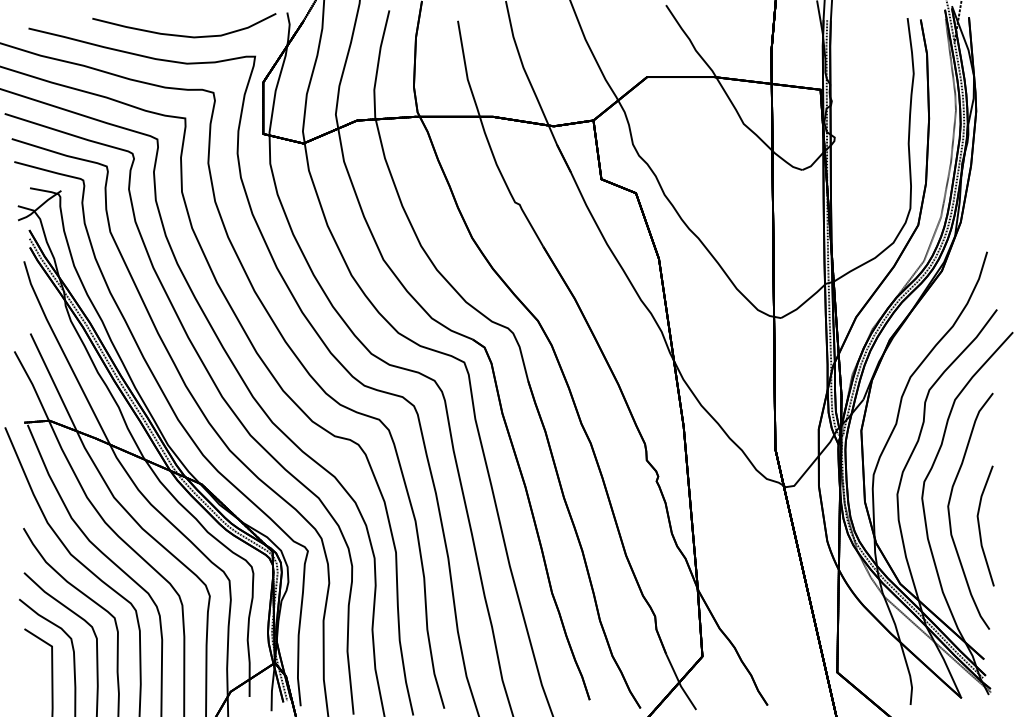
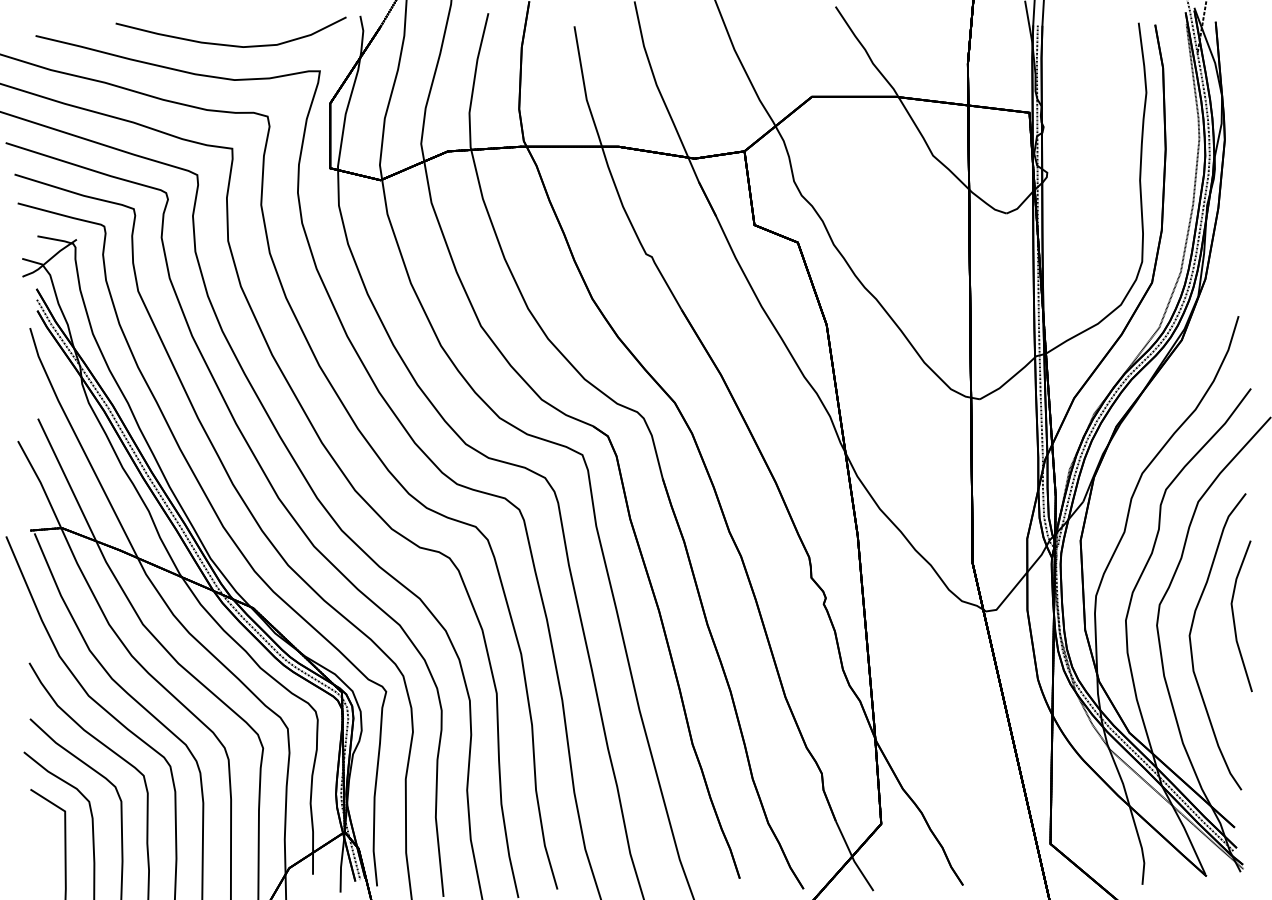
line: (979, 526) -> (1234, 616), moved

